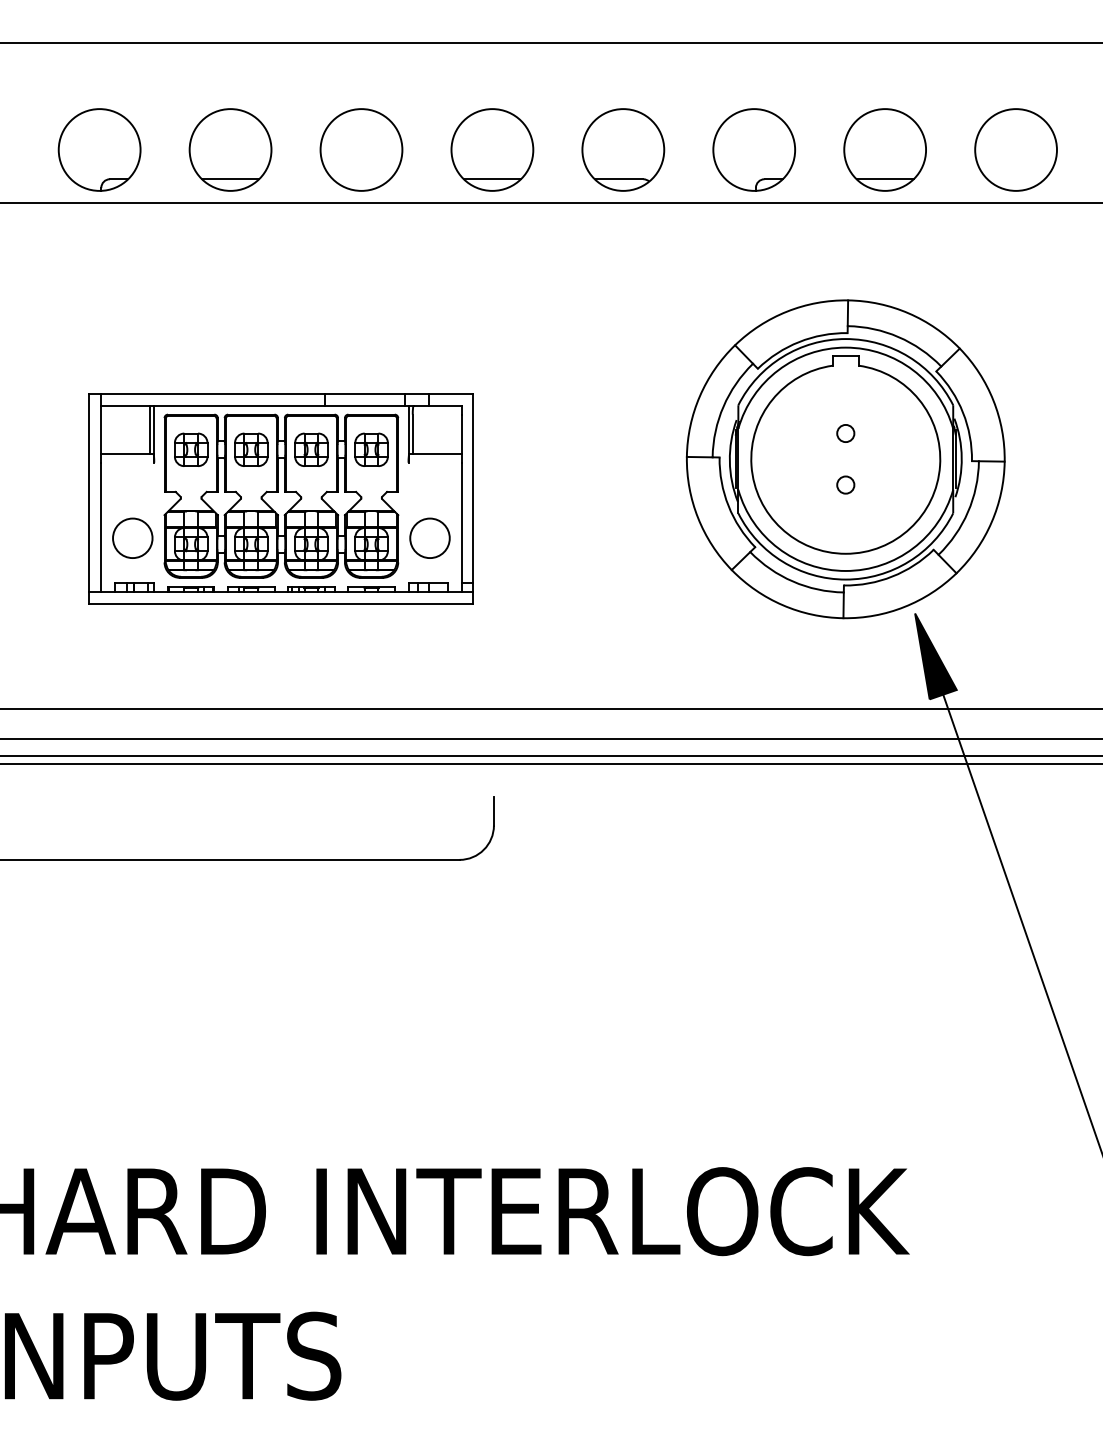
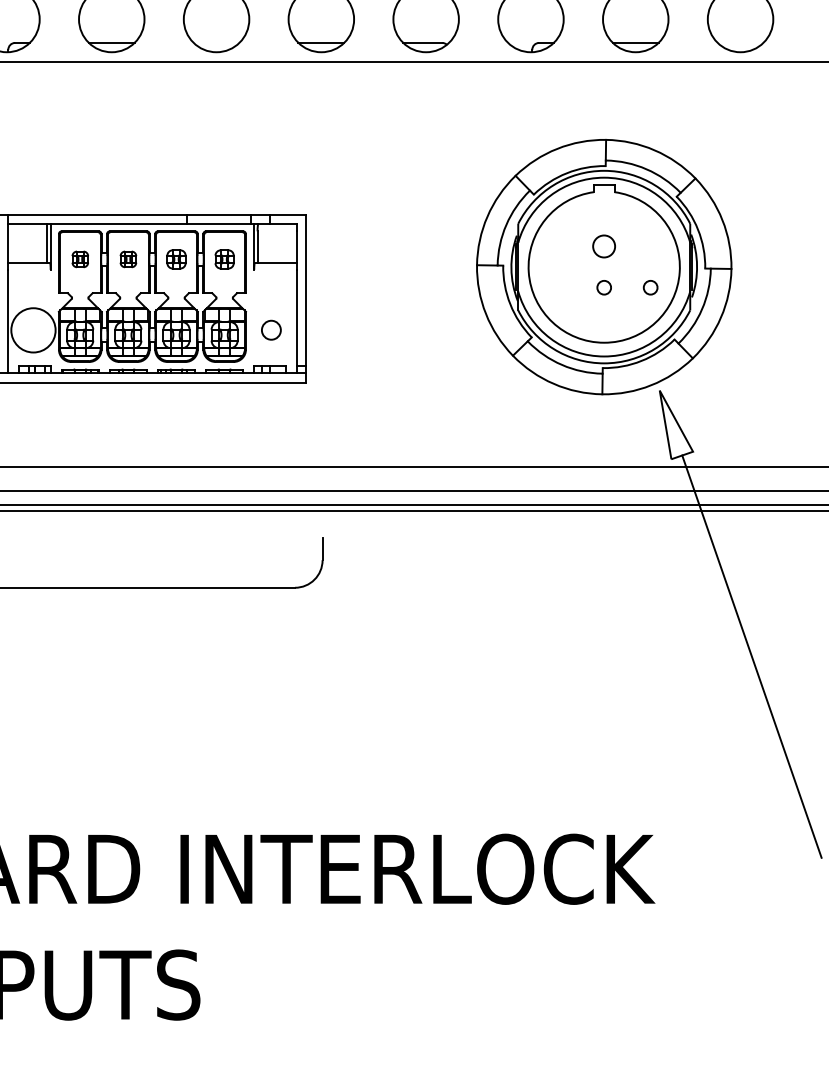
circle: (845, 433) -> (604, 246), size x1.6
part: (191, 449) -> (80, 259), size x0.6
part: (251, 449) -> (128, 259), size x0.6
part: (311, 449) -> (176, 259), size x0.7
part: (371, 449) -> (224, 259), size x0.7
circle: (903, 484) -> (650, 287), added
circle: (429, 537) -> (271, 329), size x0.6
circle: (132, 538) -> (33, 330), size x1.4
fill: (935, 656) -> (676, 424), removed

